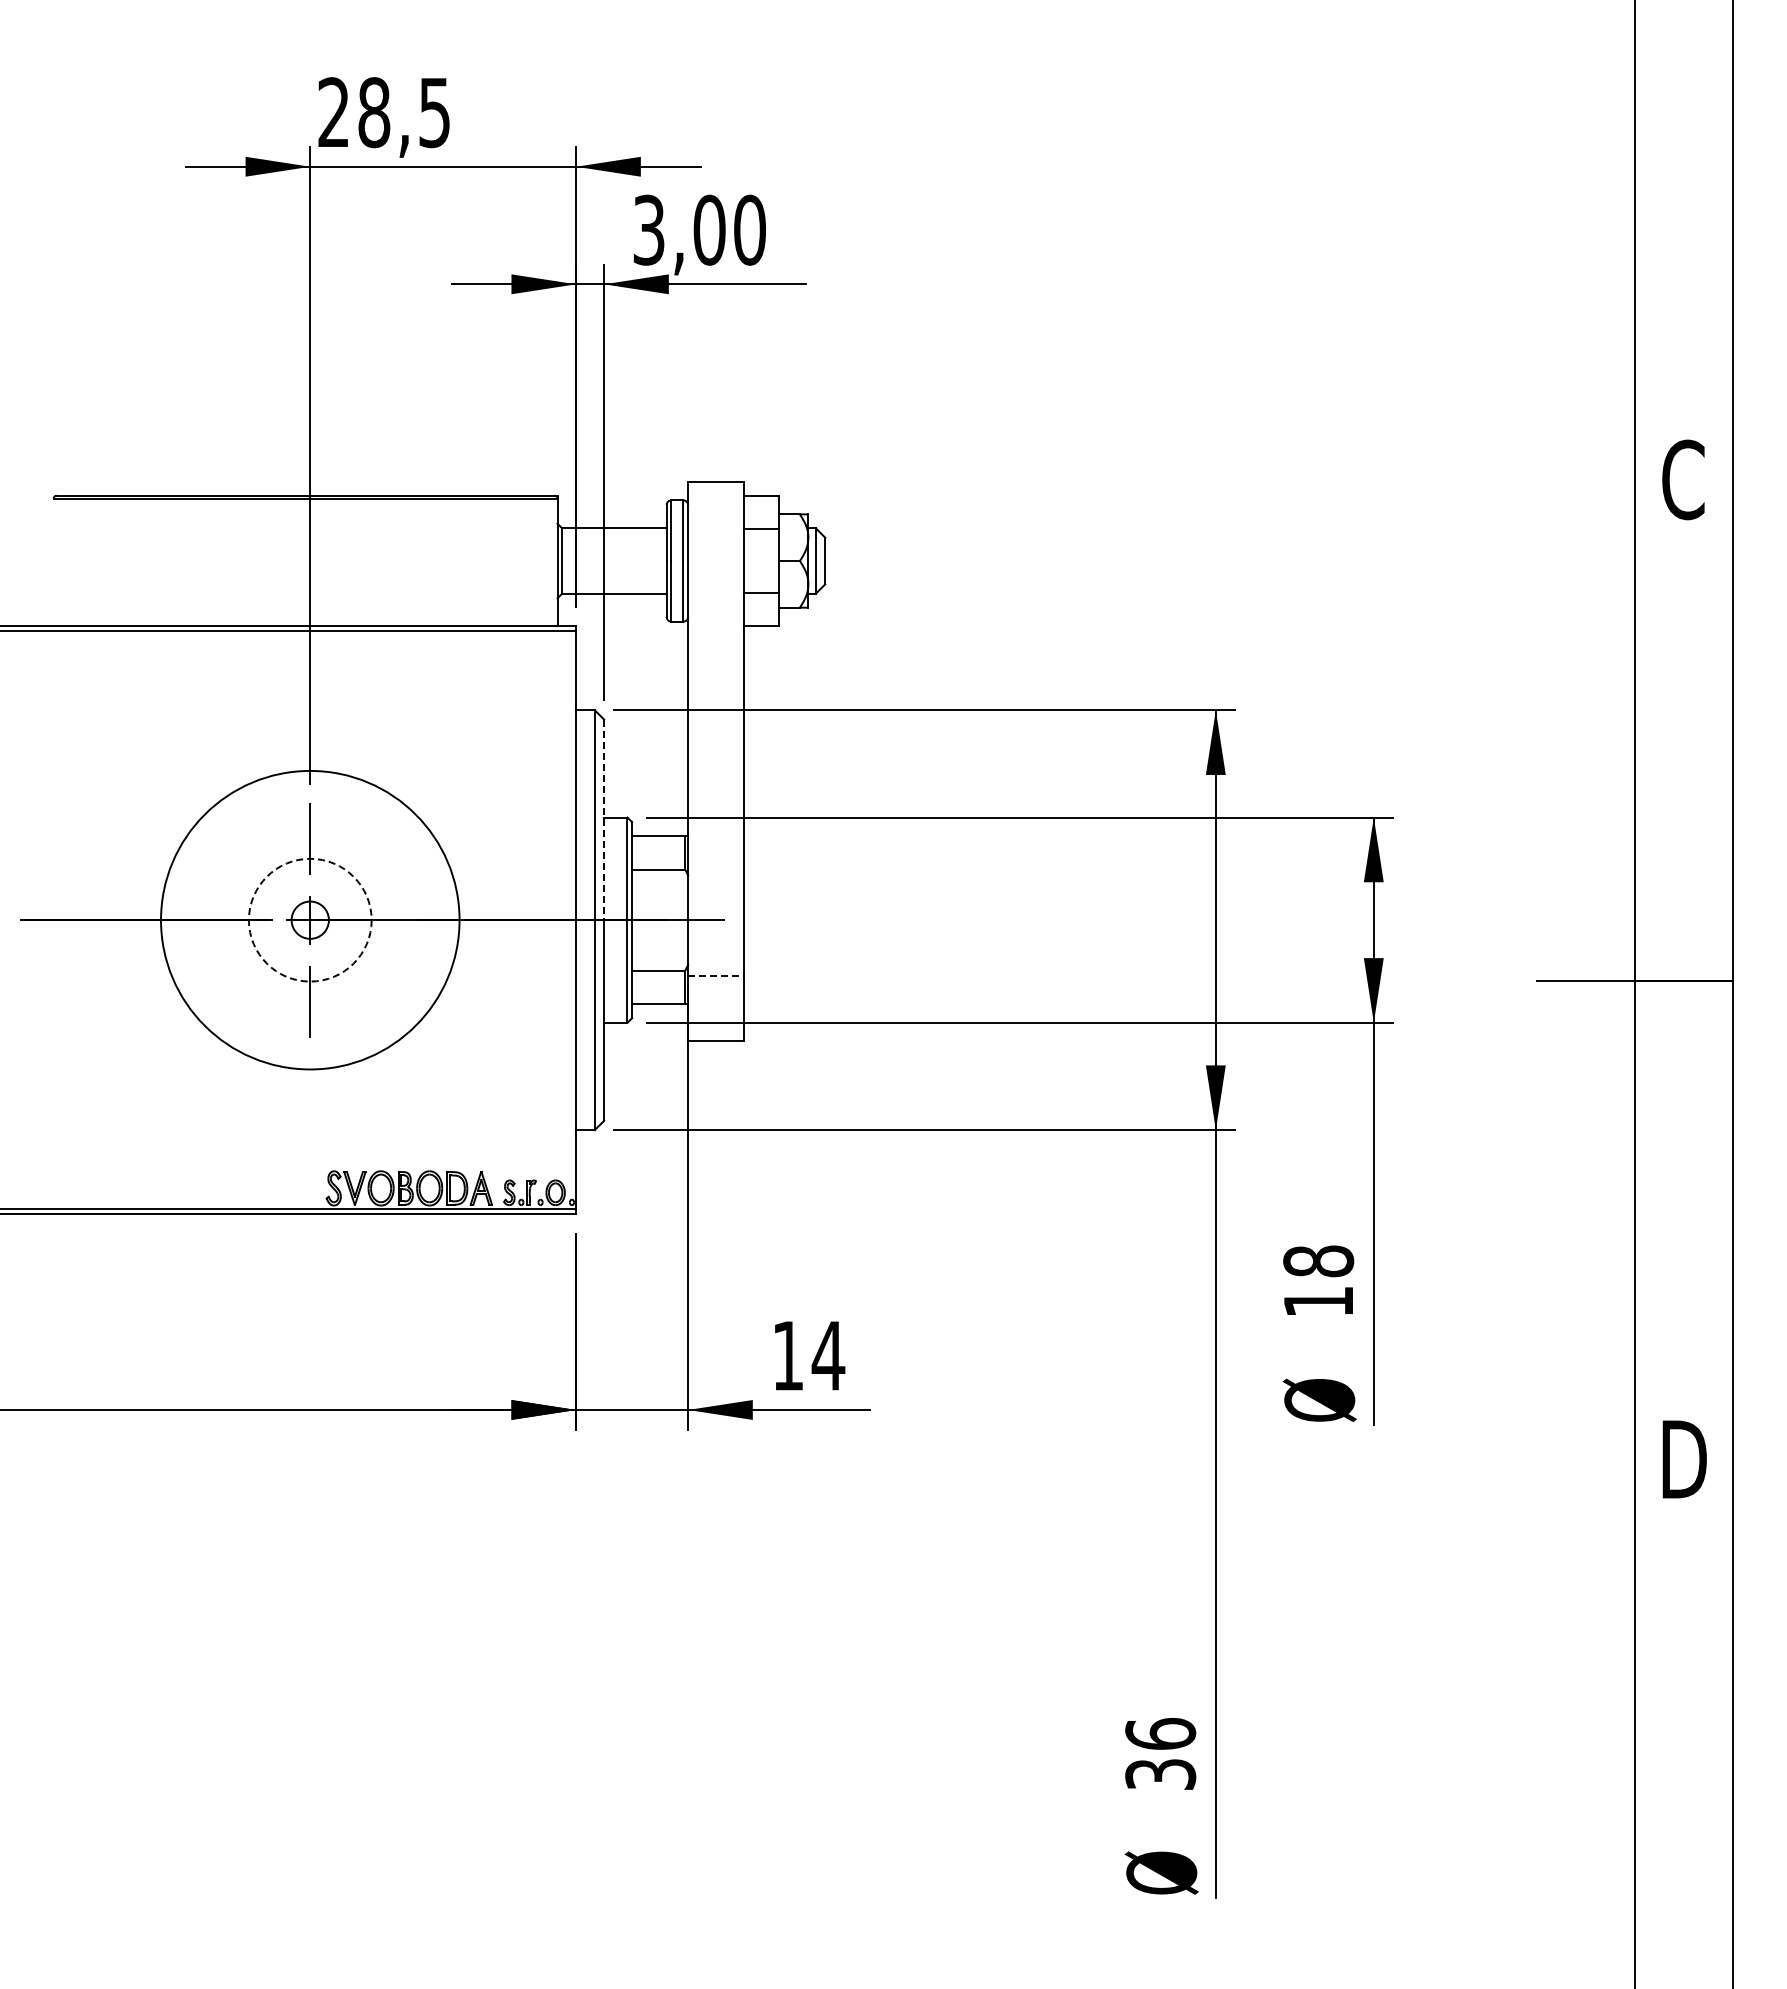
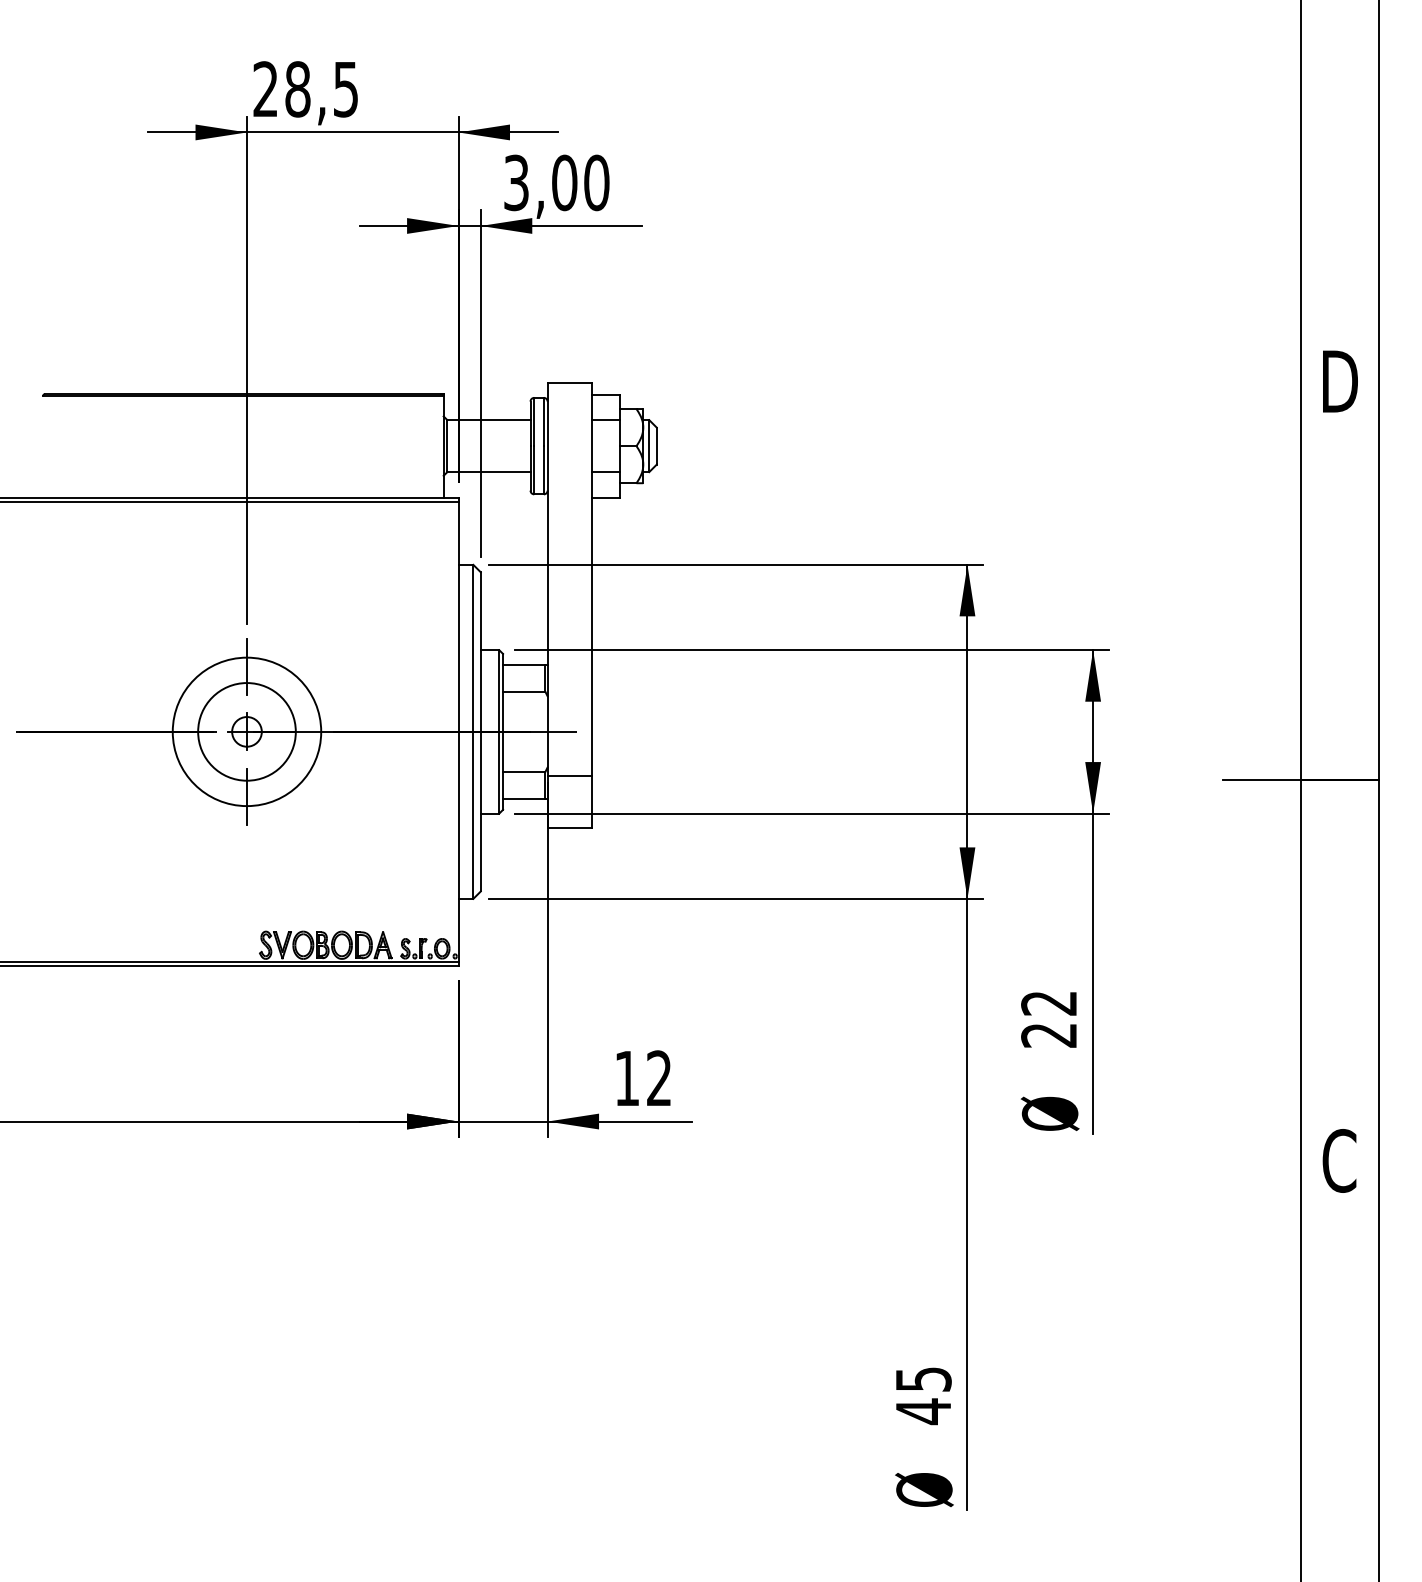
text: (1684, 479) -> (1340, 381), C -> D
line: (604, 820) -> (481, 652), dashed -> solid
circle: (309, 919) -> (246, 731), dashed -> solid
circle: (310, 919) -> (247, 731), size x0.62
line: (716, 976) -> (570, 776), dashed -> solid
text: (1318, 1281) -> (1049, 1019), 18 -> 22
text: (828, 1355) -> (659, 1078), 14 -> 12
text: (1684, 1459) -> (1340, 1160), D -> C
text: (1160, 1754) -> (923, 1395), 36 -> 45

